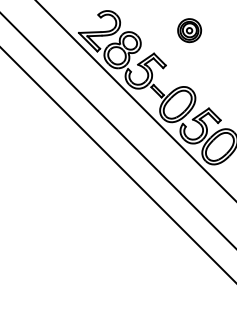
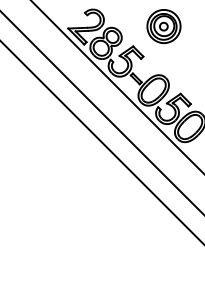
part: (189, 30) -> (163, 26), size x1.67

